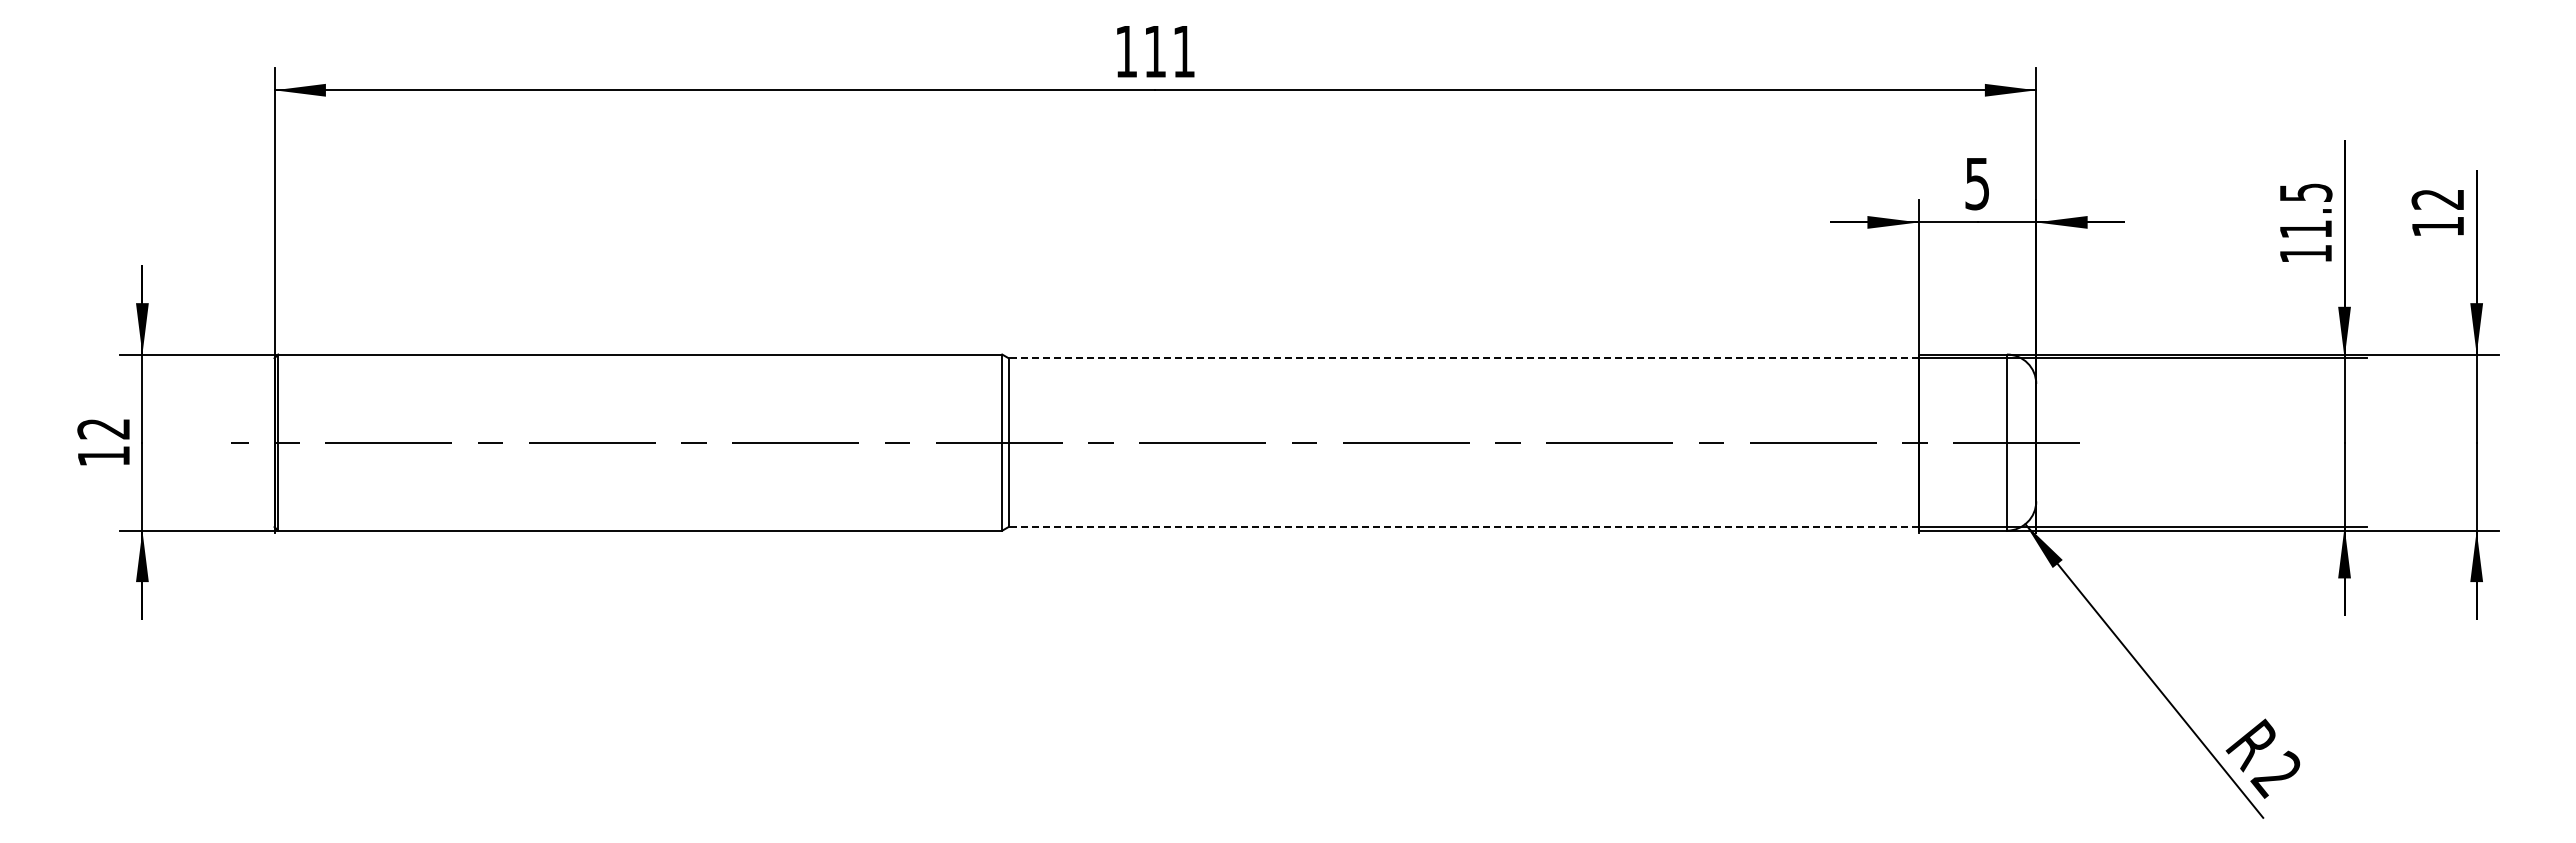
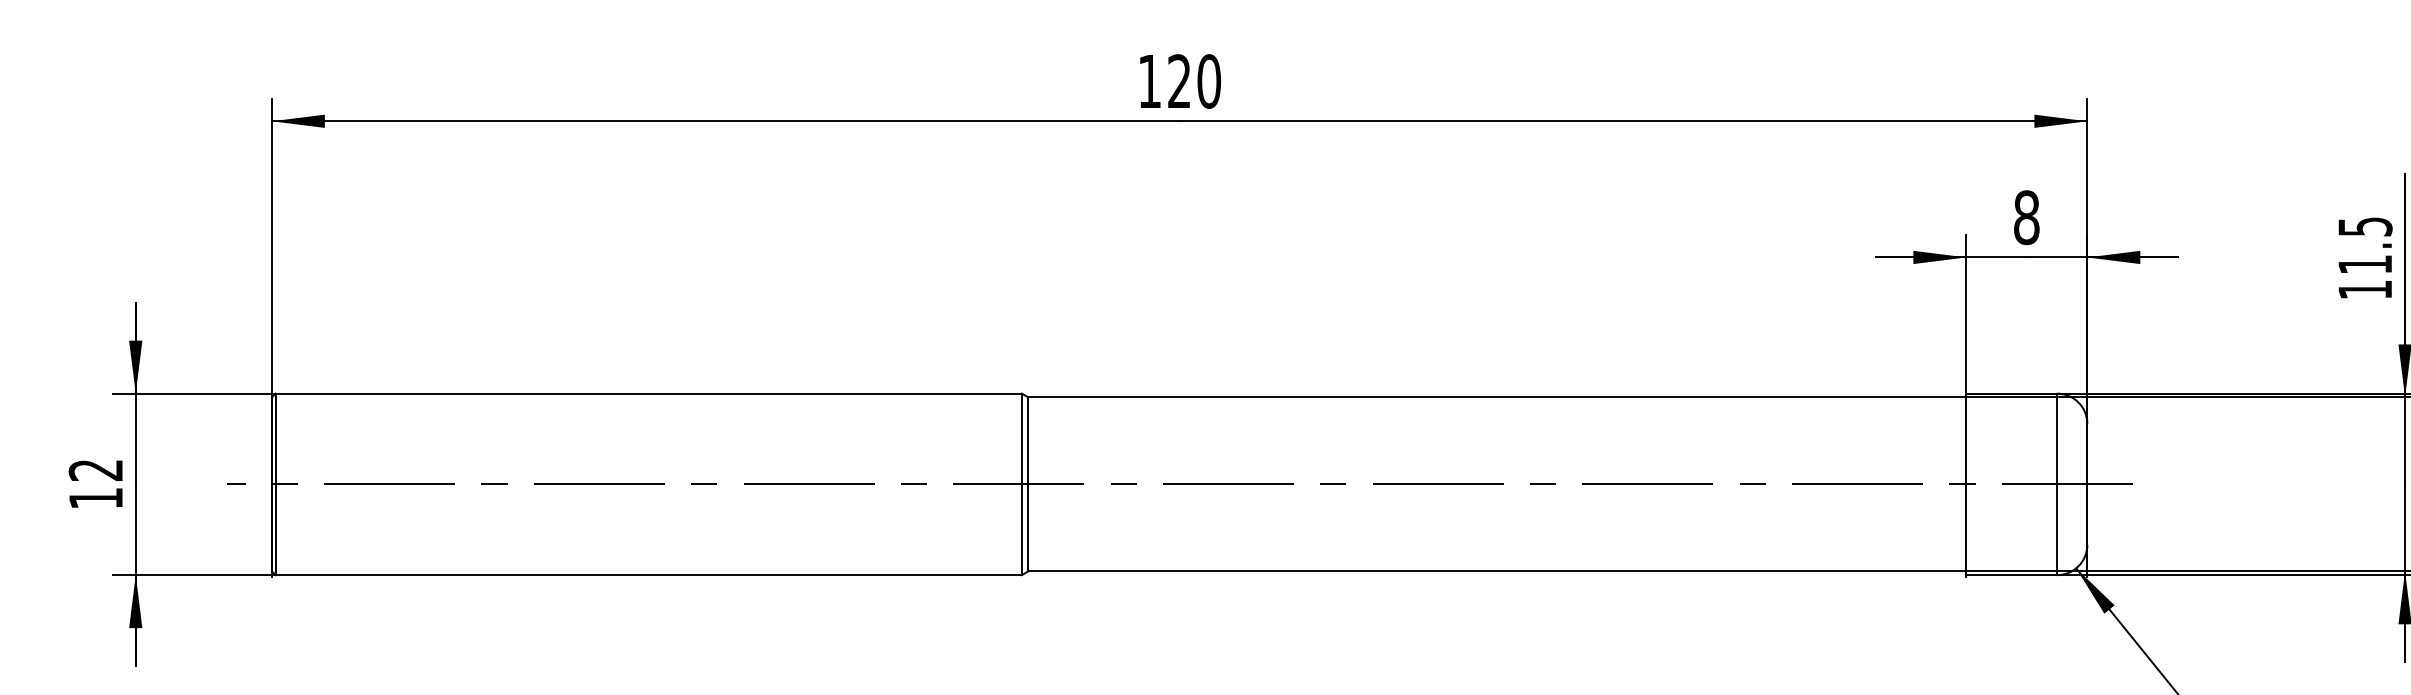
text: (1169, 51) -> (1194, 81), 111 -> 120
text: (1977, 183) -> (2026, 217), 5 -> 8
line: (1463, 358) -> (1497, 397), dashed -> solid
line: (1463, 527) -> (1497, 571), dashed -> solid

